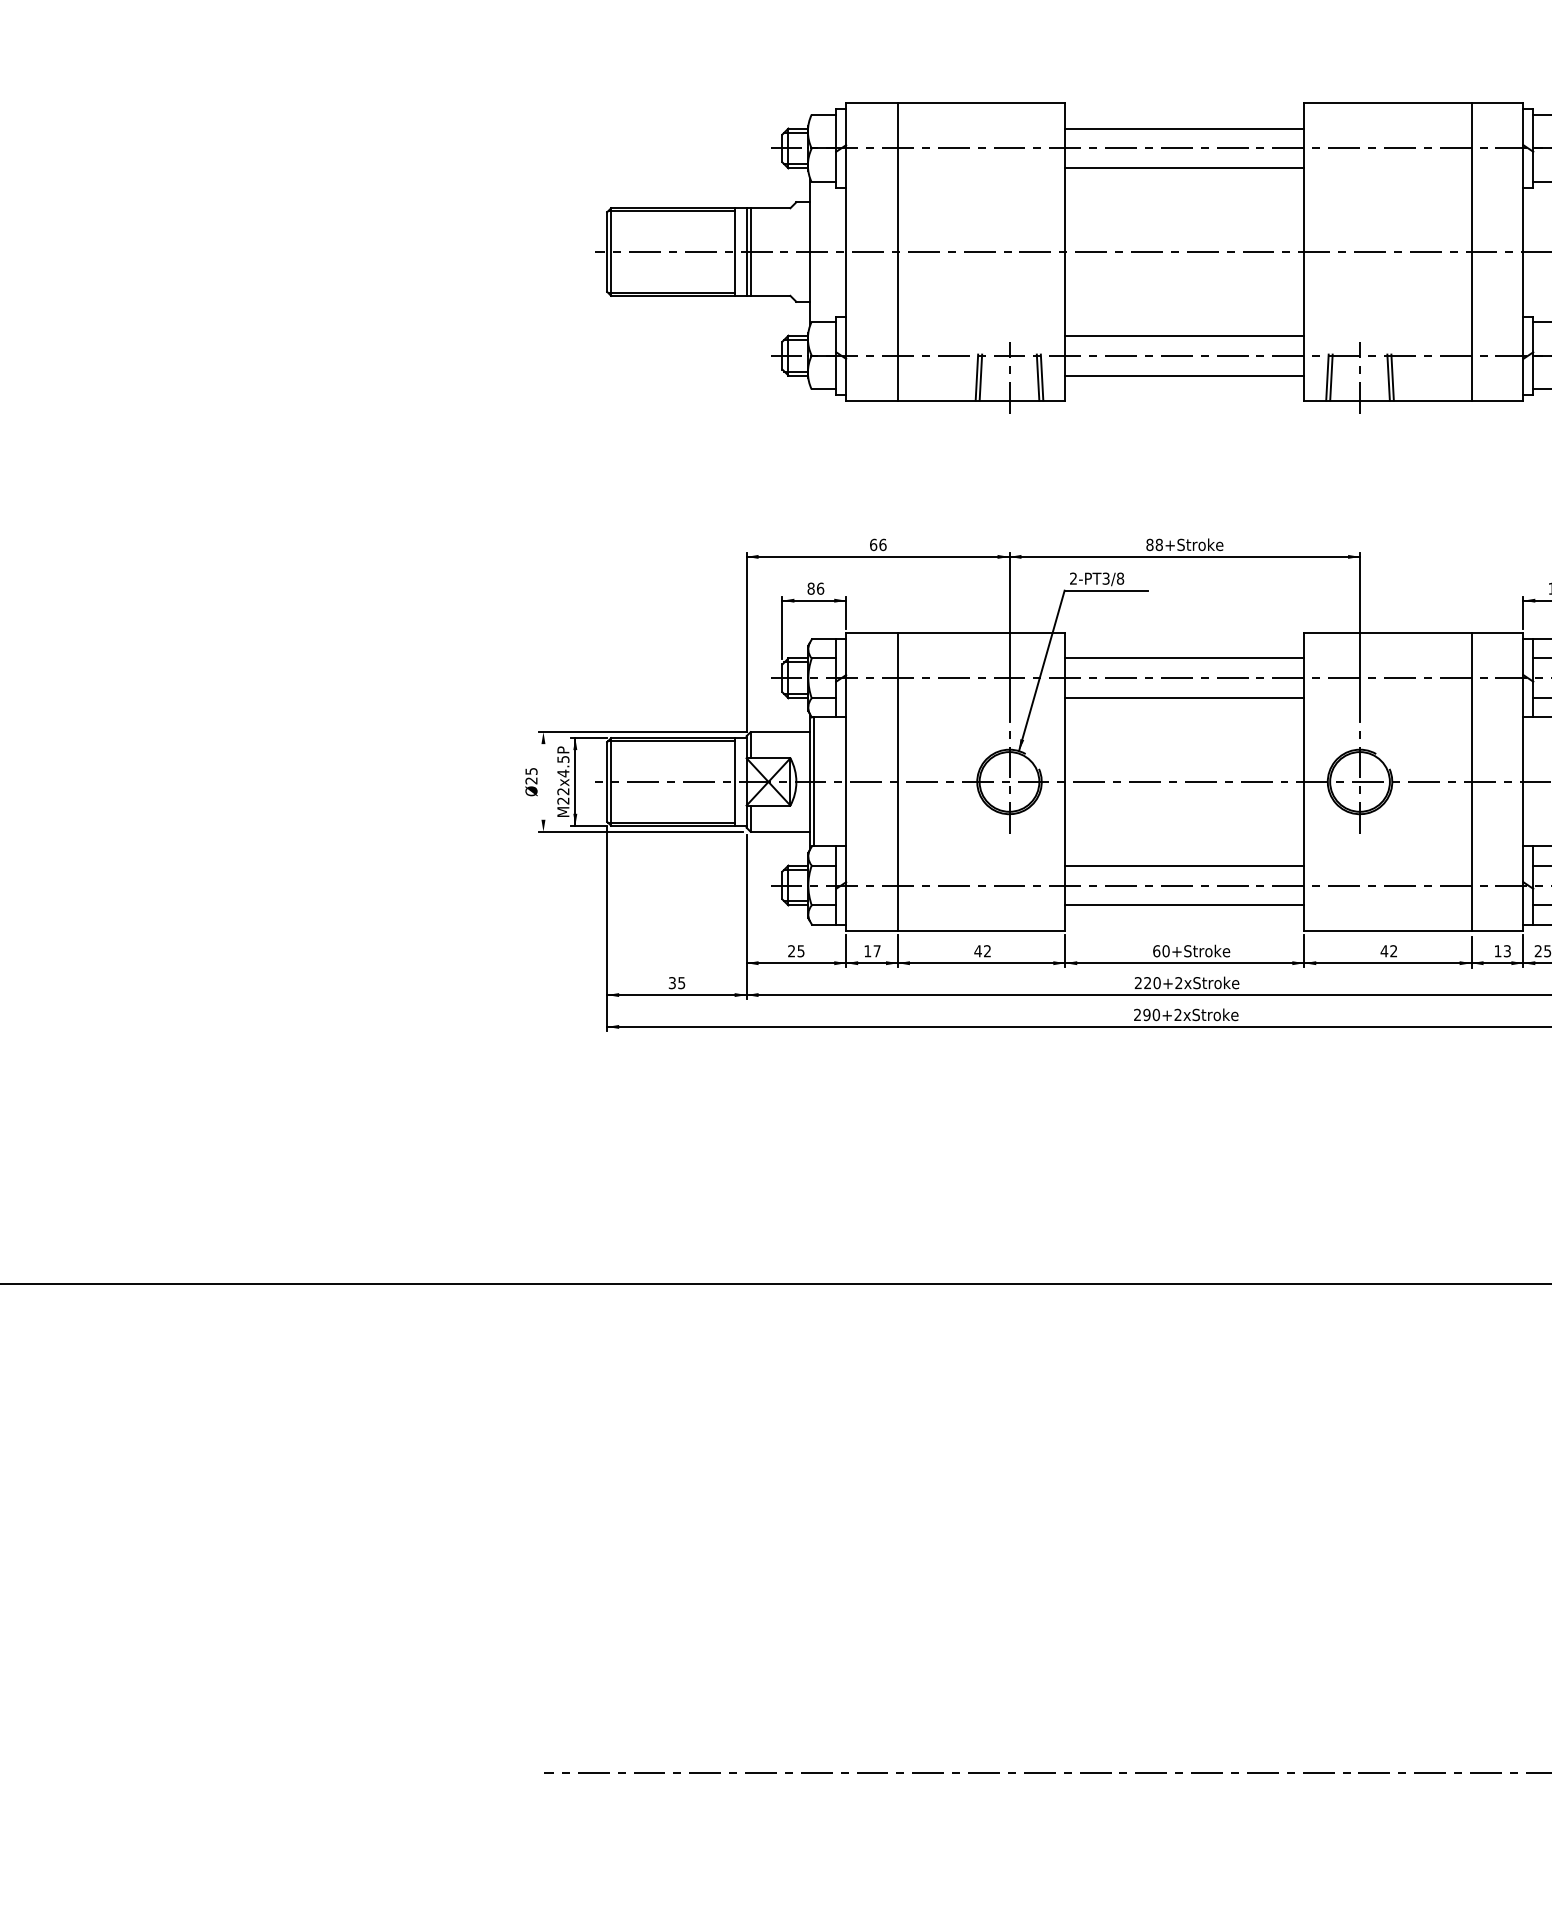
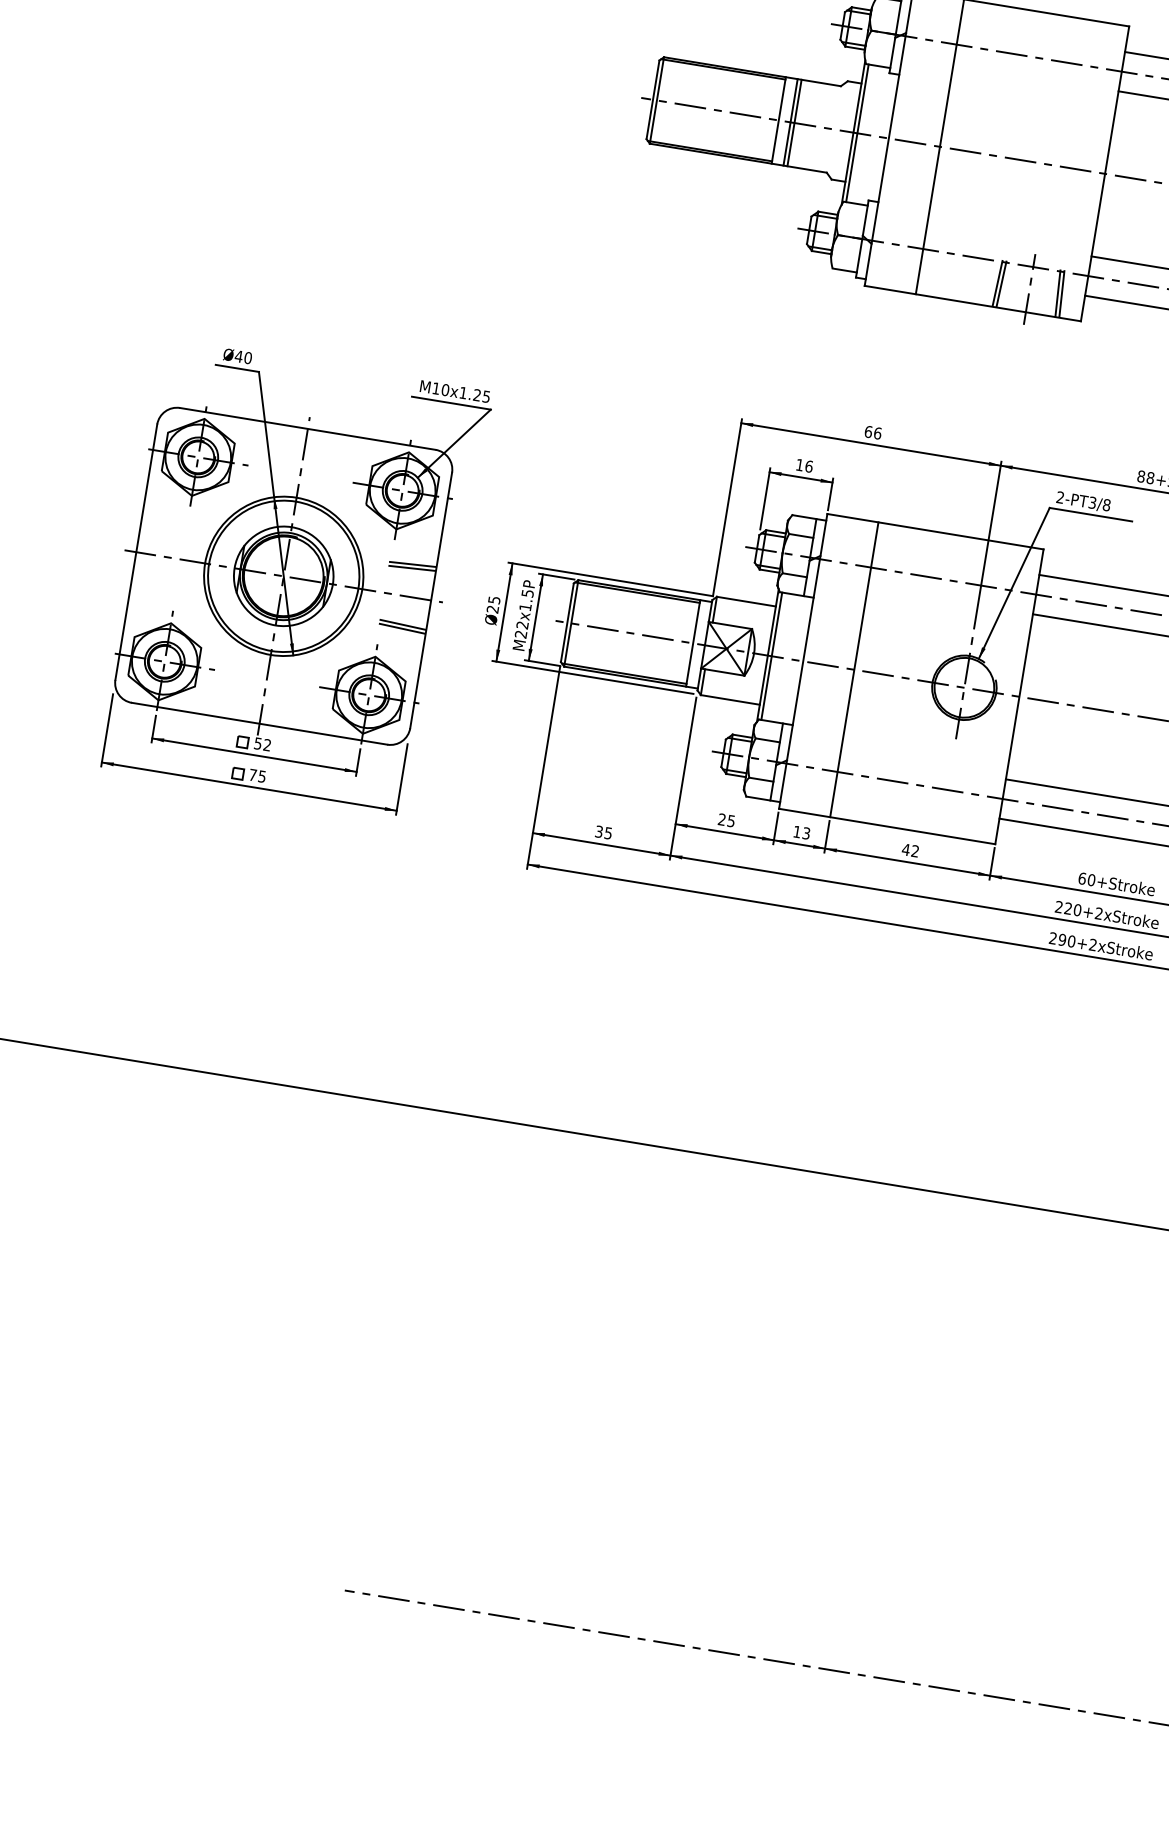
line: (814, 251) -> (857, 132), added
text: (810, 588) -> (799, 464), 86 -> 16
text: (563, 773) -> (525, 607), M22x4.5P -> M22x1.5P
line: (543, 781) -> (504, 612), added
part: (328, 782) -> (292, 578), added
text: (876, 951) -> (805, 833), 17 -> 13

